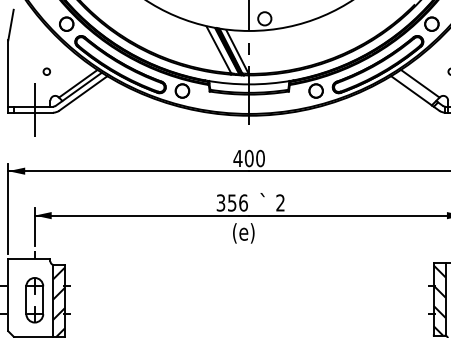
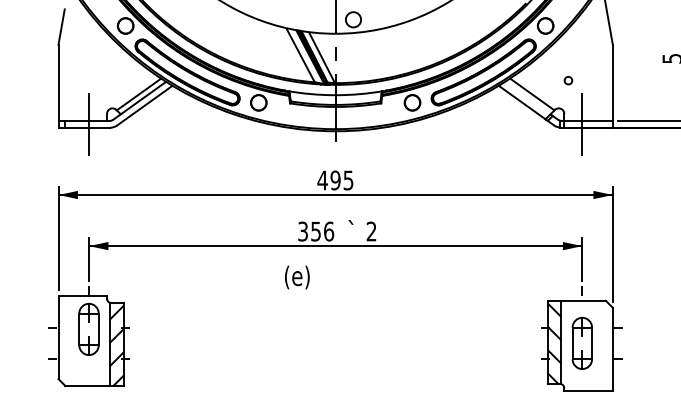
circle: (46, 71) -> (102, 80), removed
text: (254, 158) -> (341, 180), 400 -> 495
text: (243, 233) -> (297, 277), moved
part: (34, 299) -> (88, 328), moved

